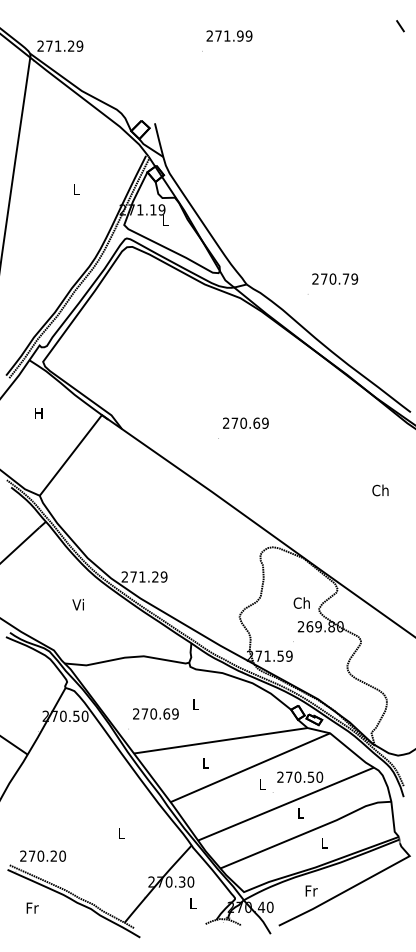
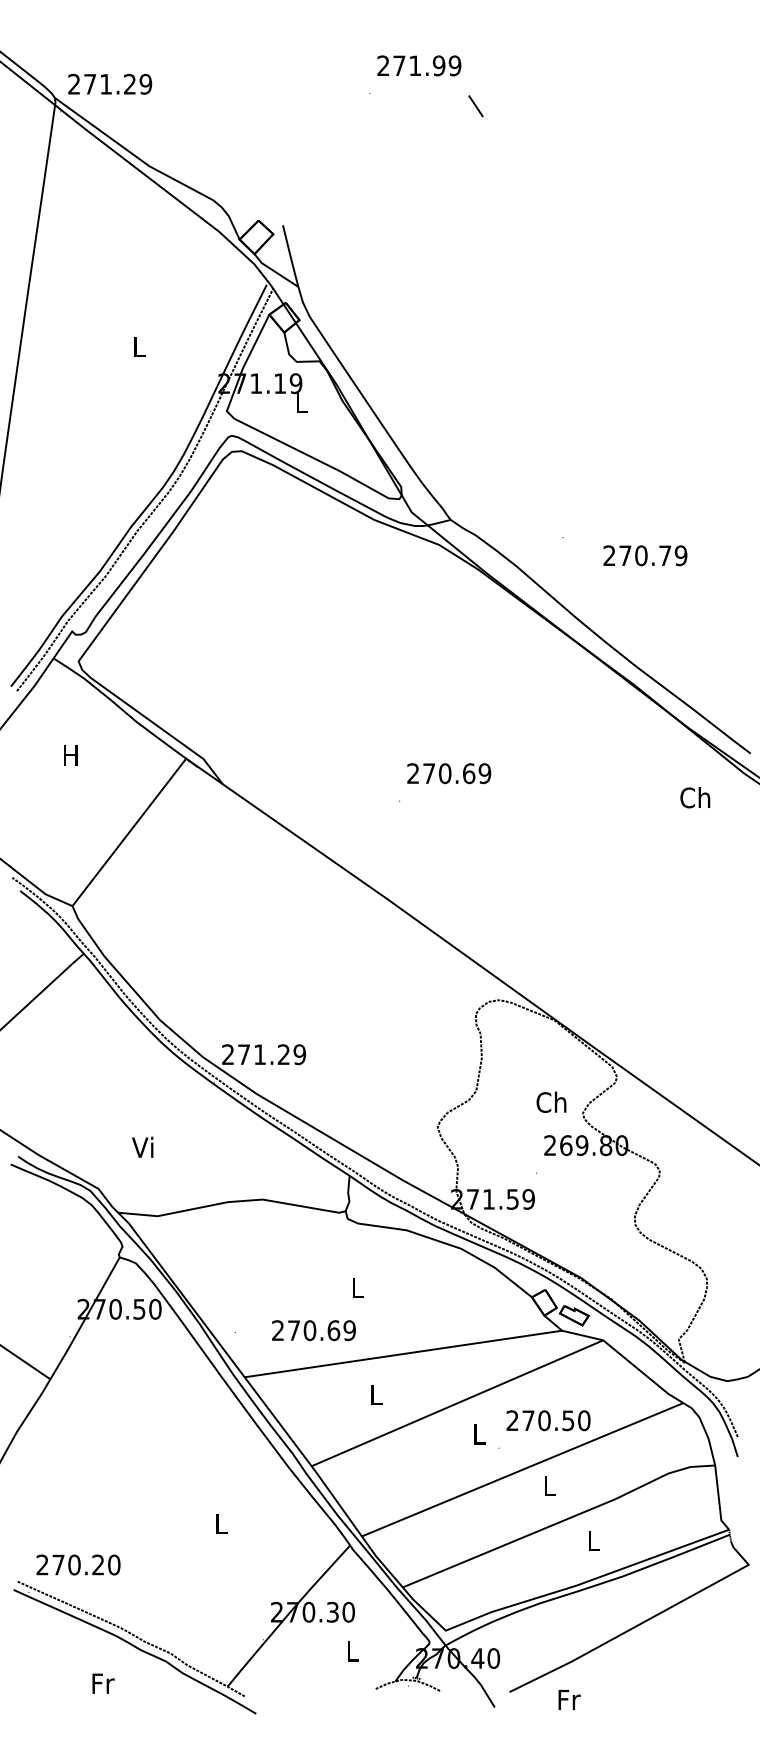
line: (400, 26) -> (475, 106), moved
text: (335, 278) -> (645, 554), moved
text: (380, 490) -> (695, 797), moved
text: (77, 604) -> (141, 1146), moved
text: (155, 713) -> (313, 1329), moved
text: (311, 890) -> (569, 1698), moved
text: (32, 907) -> (103, 1682), moved

